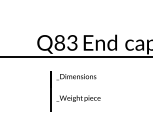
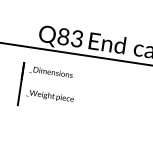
part: (75, 91) -> (47, 88), moved

